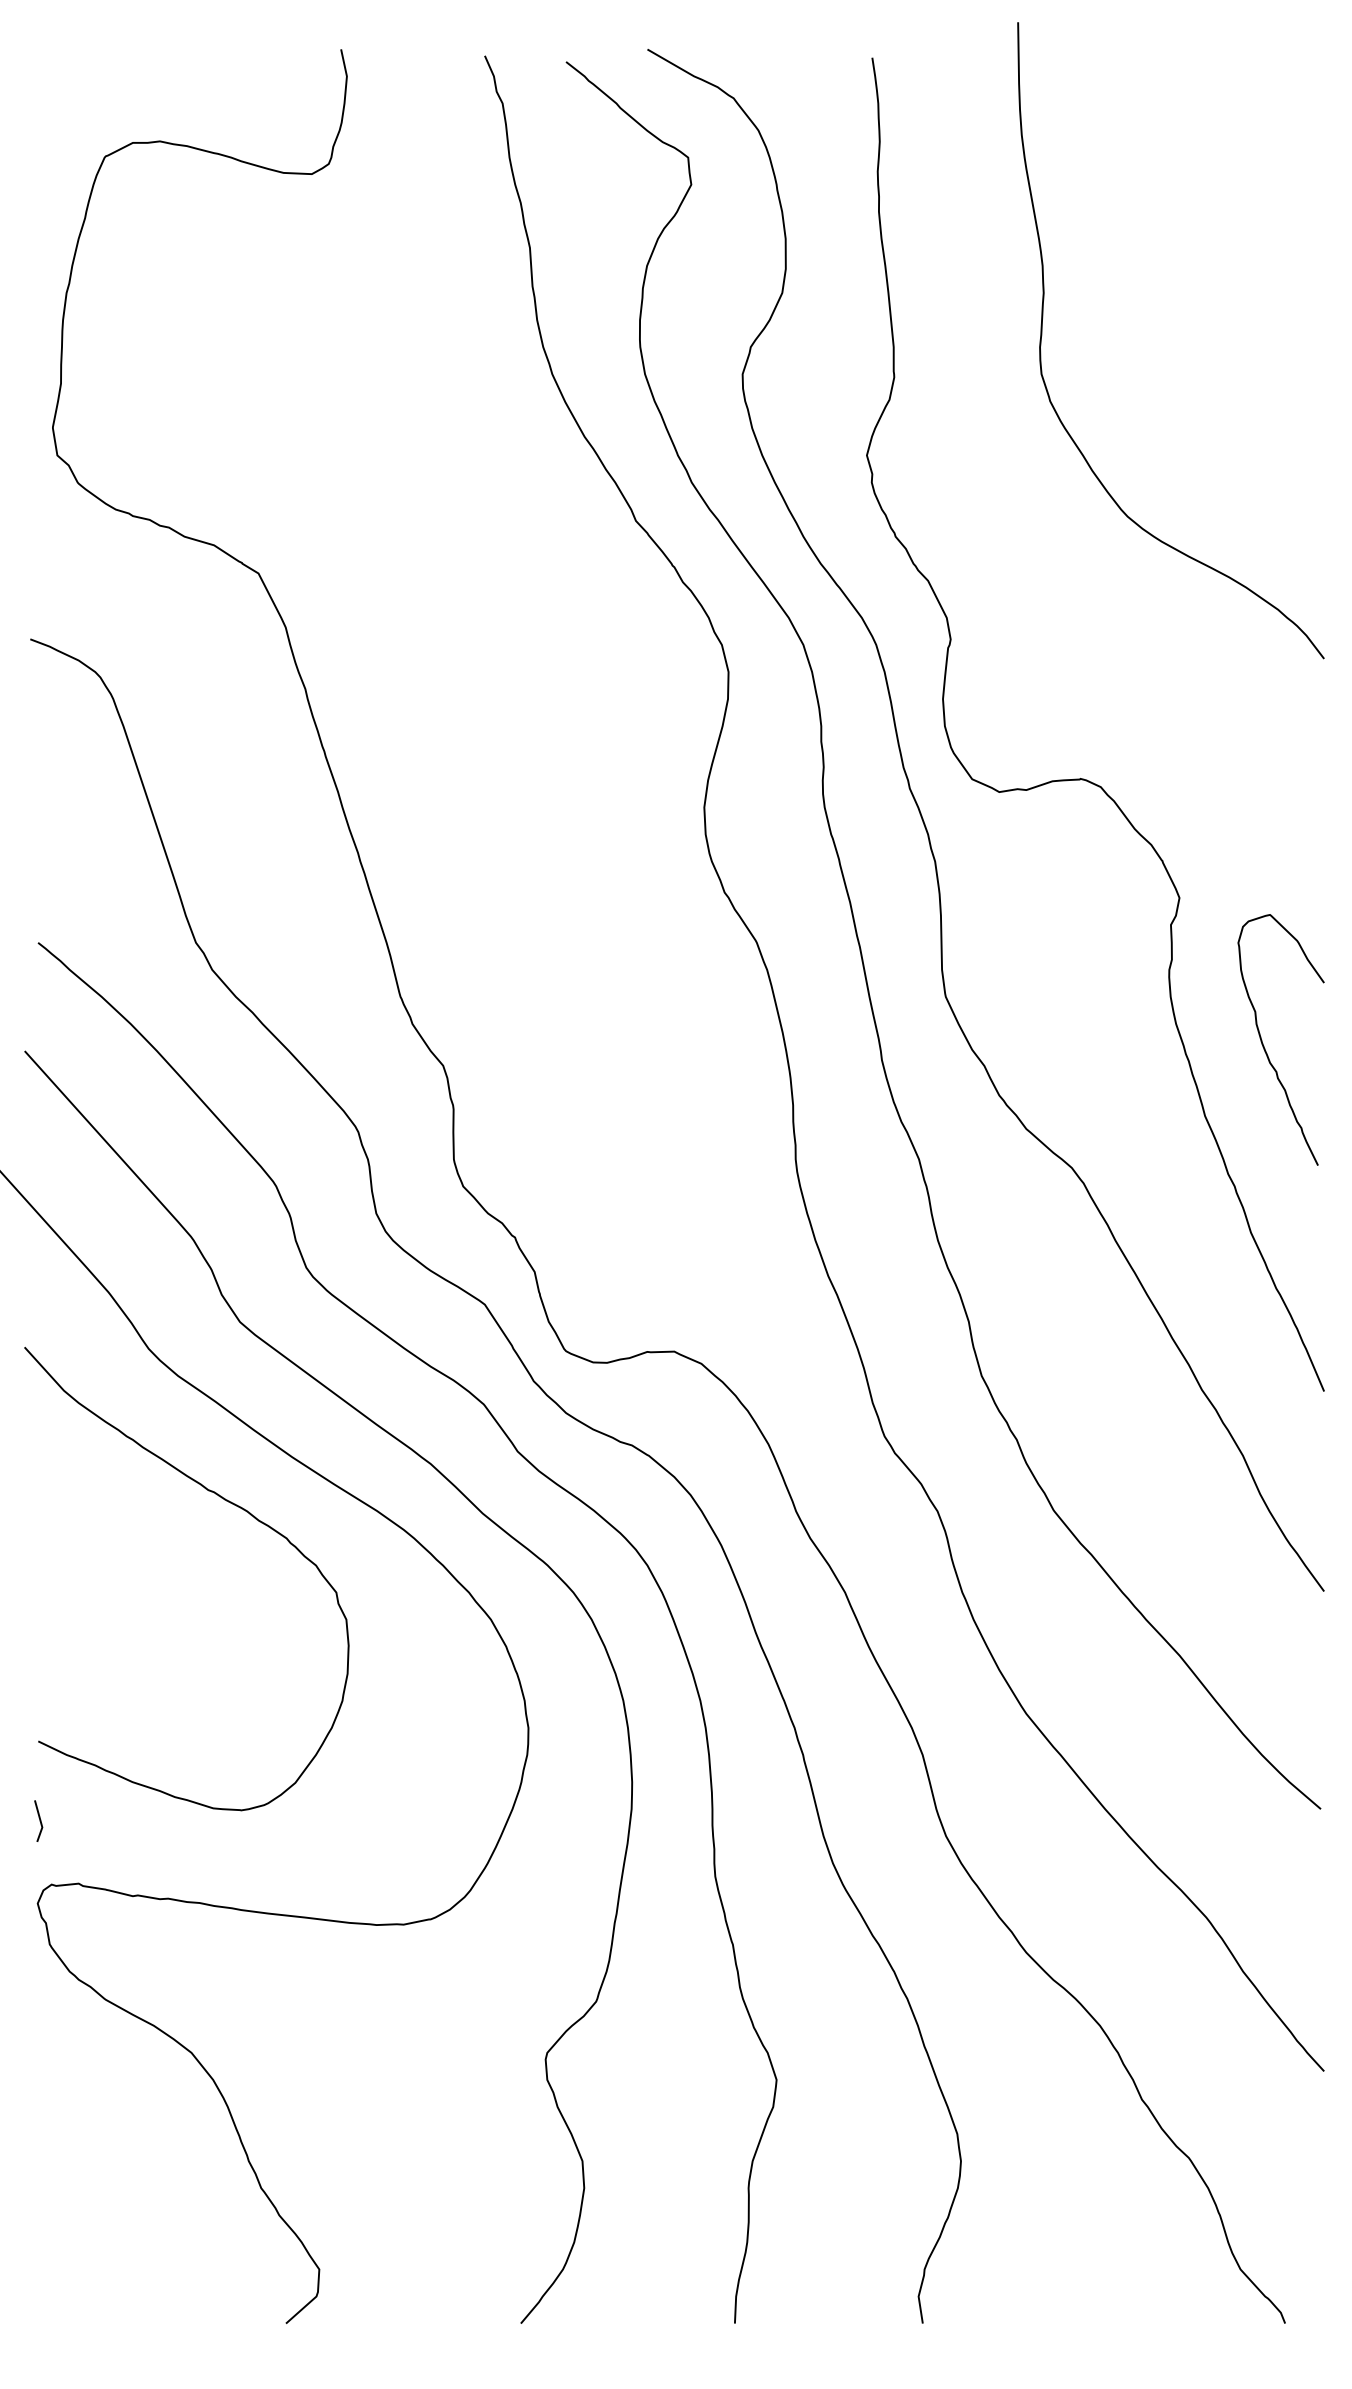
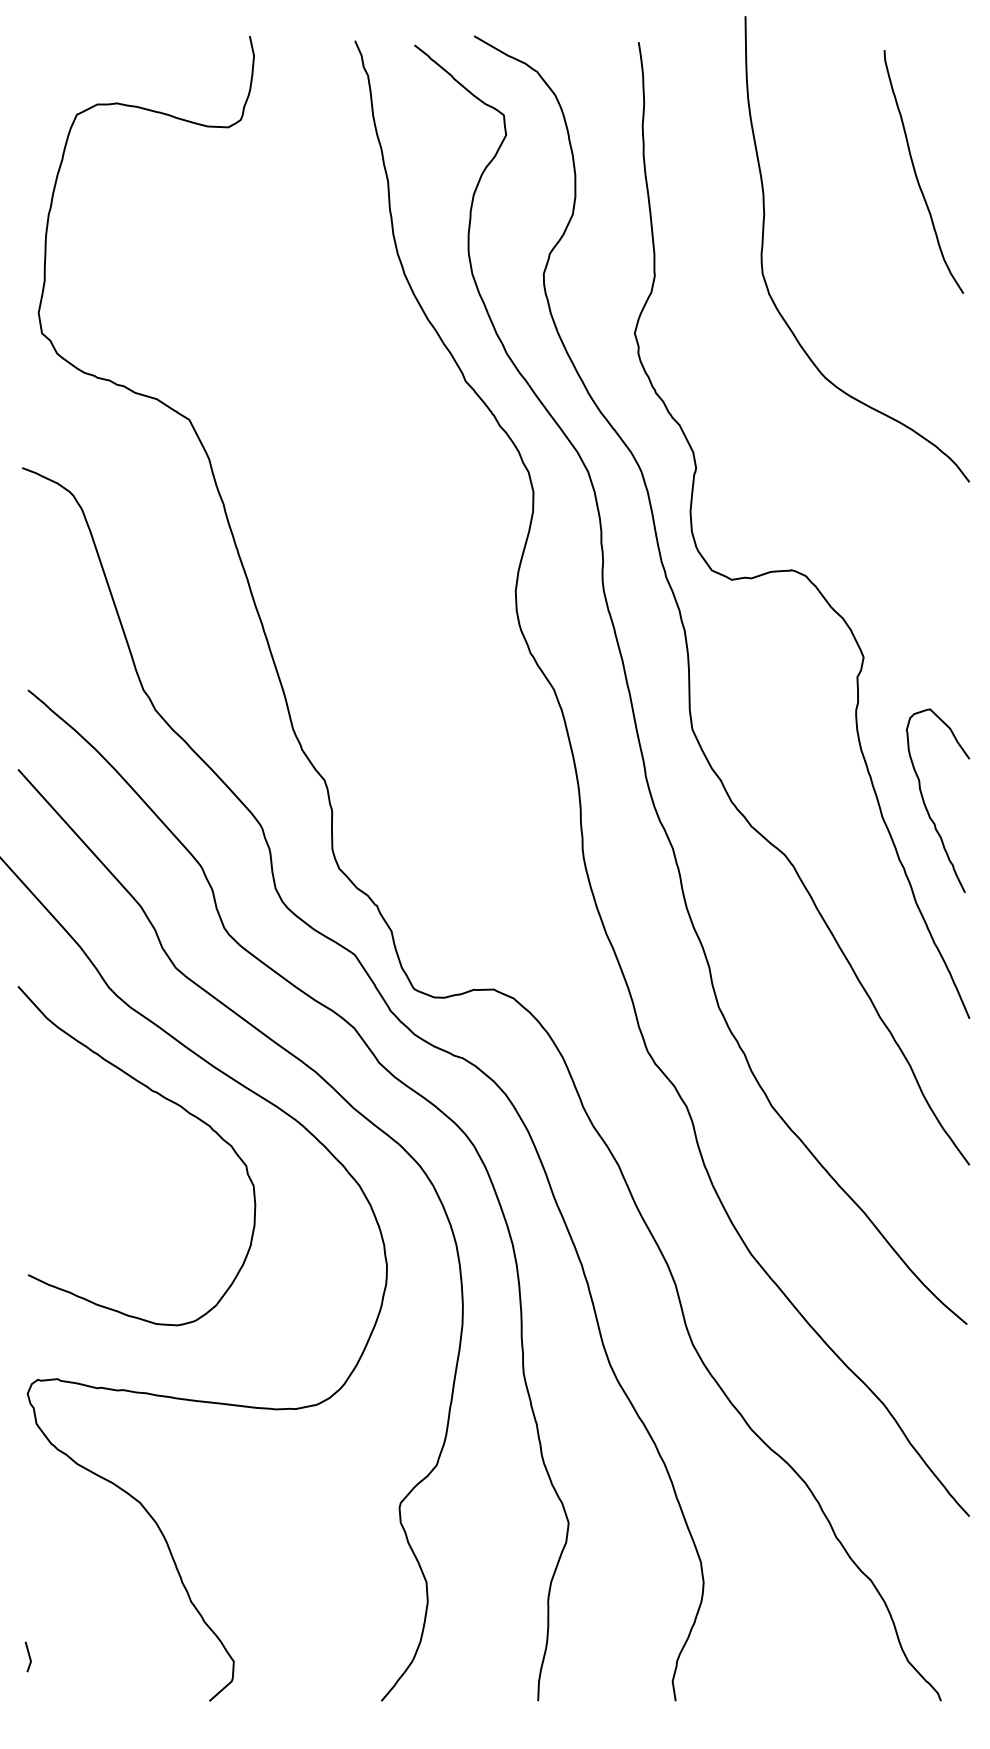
curve: (1251, 237) -> (916, 173), added
curve: (1263, 1043) -> (925, 803), moved
line: (39, 1820) -> (28, 1656), moved

